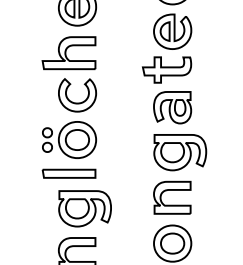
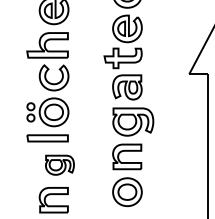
part: (84, 207) -> (59, 164), size x0.7

